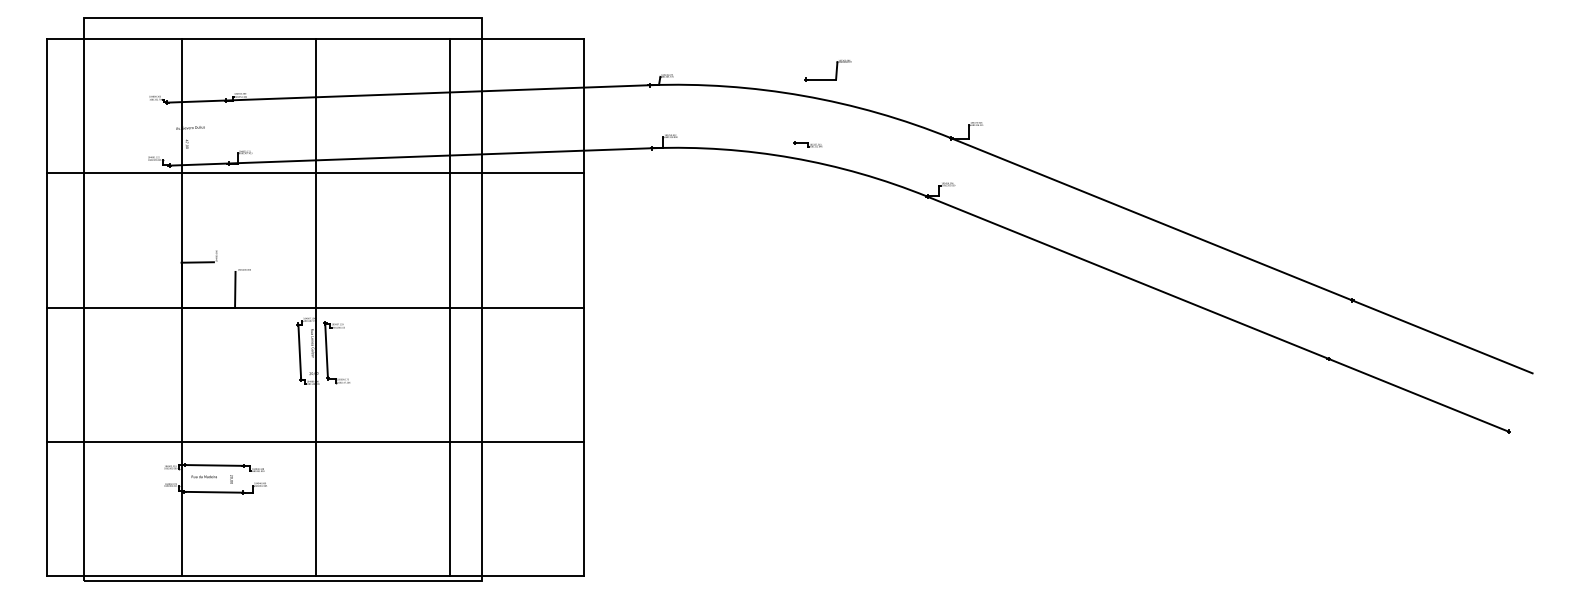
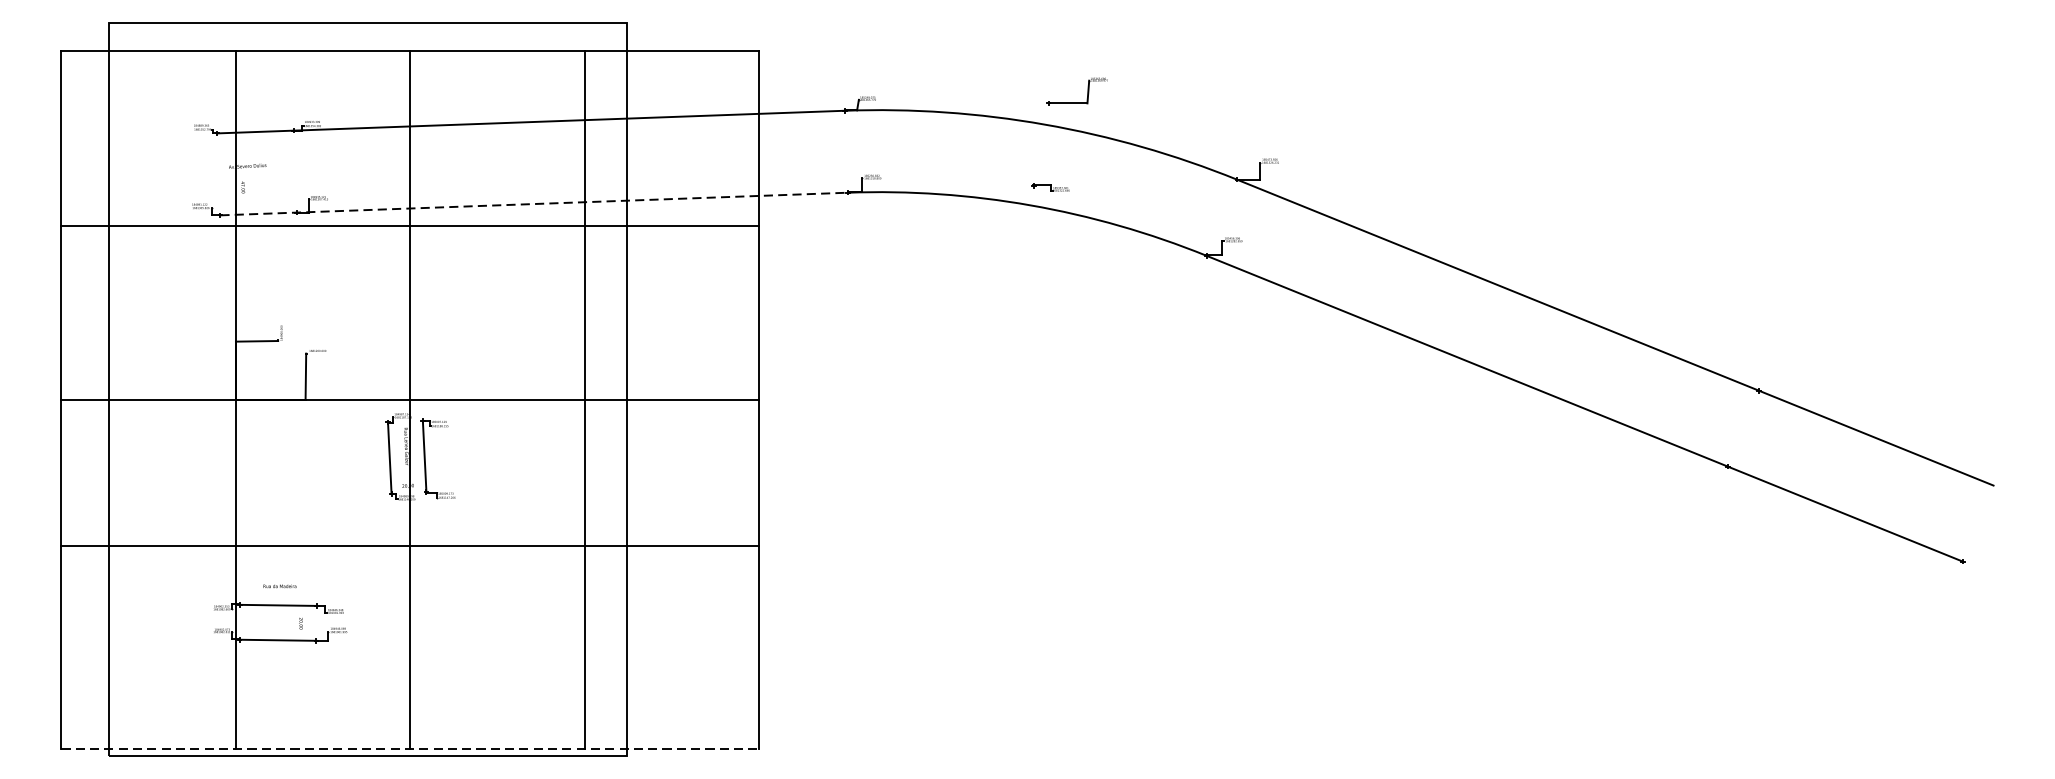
line: (411, 156) -> (535, 203), solid -> dashed
line: (315, 441) -> (410, 545), moved
text: (203, 476) -> (278, 585), moved
line: (316, 575) -> (411, 748), solid -> dashed

